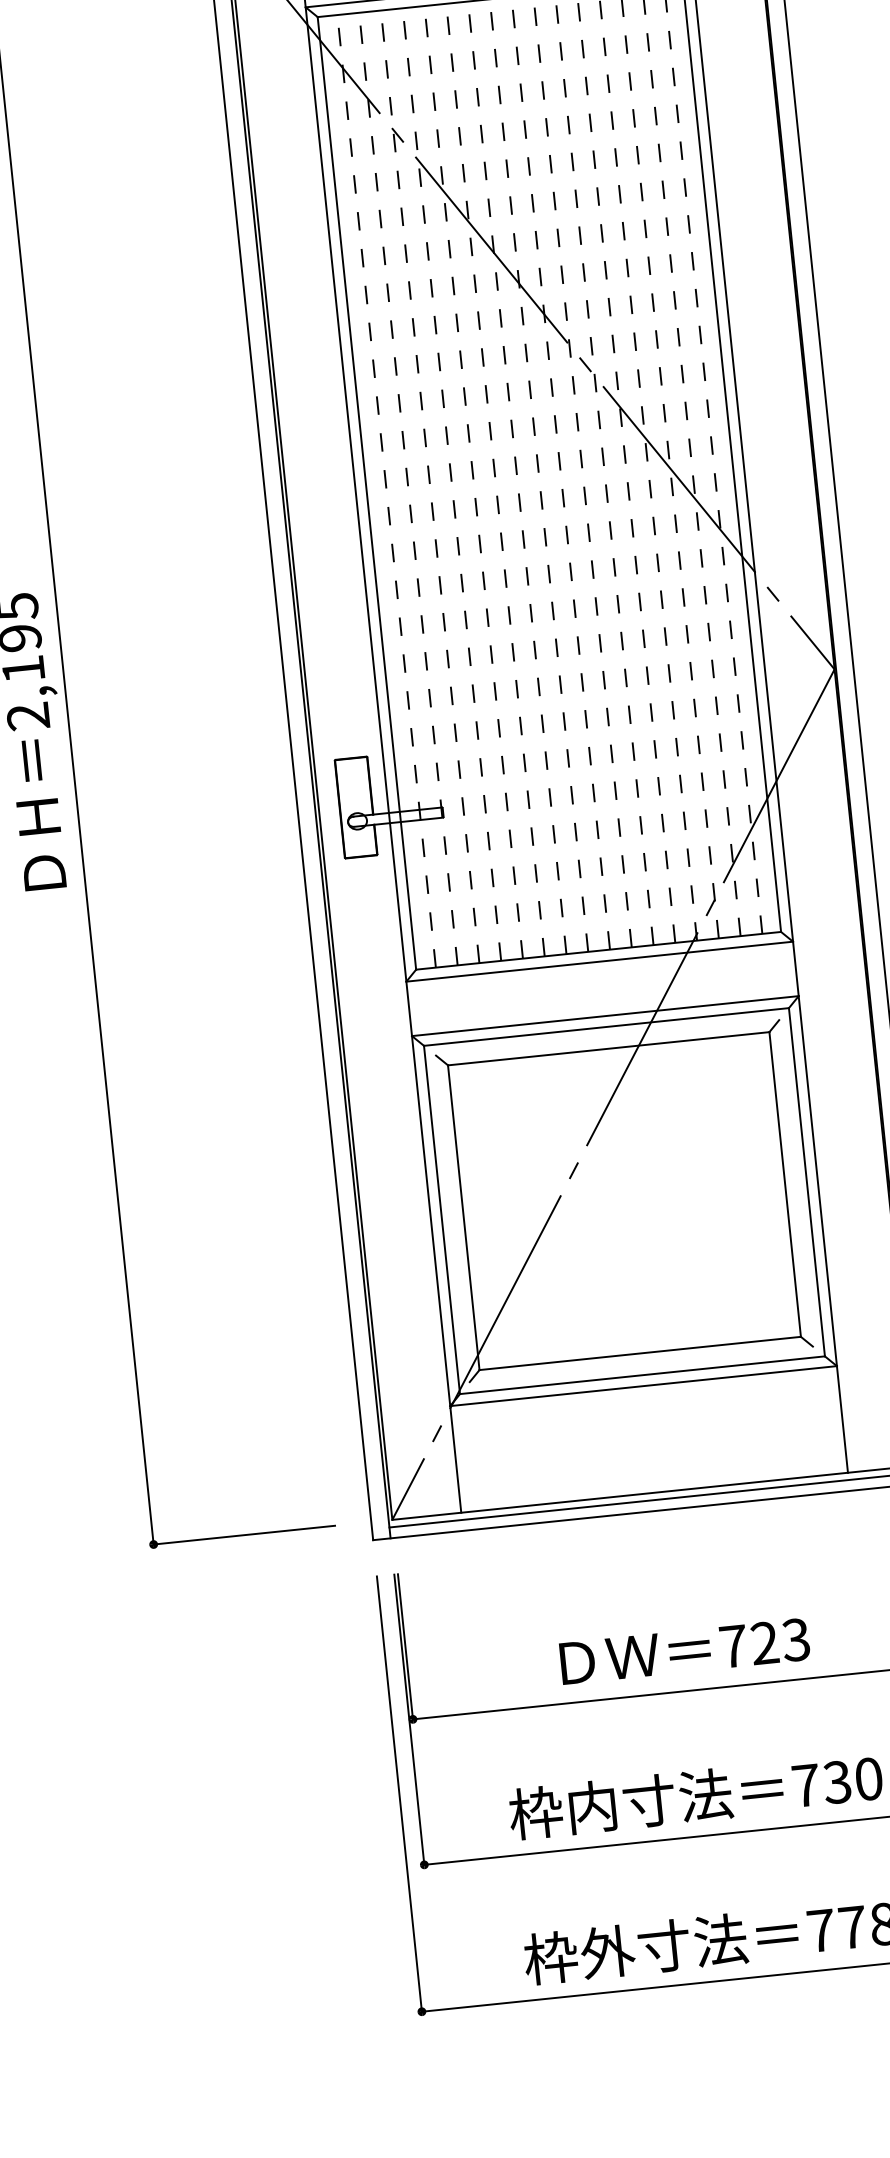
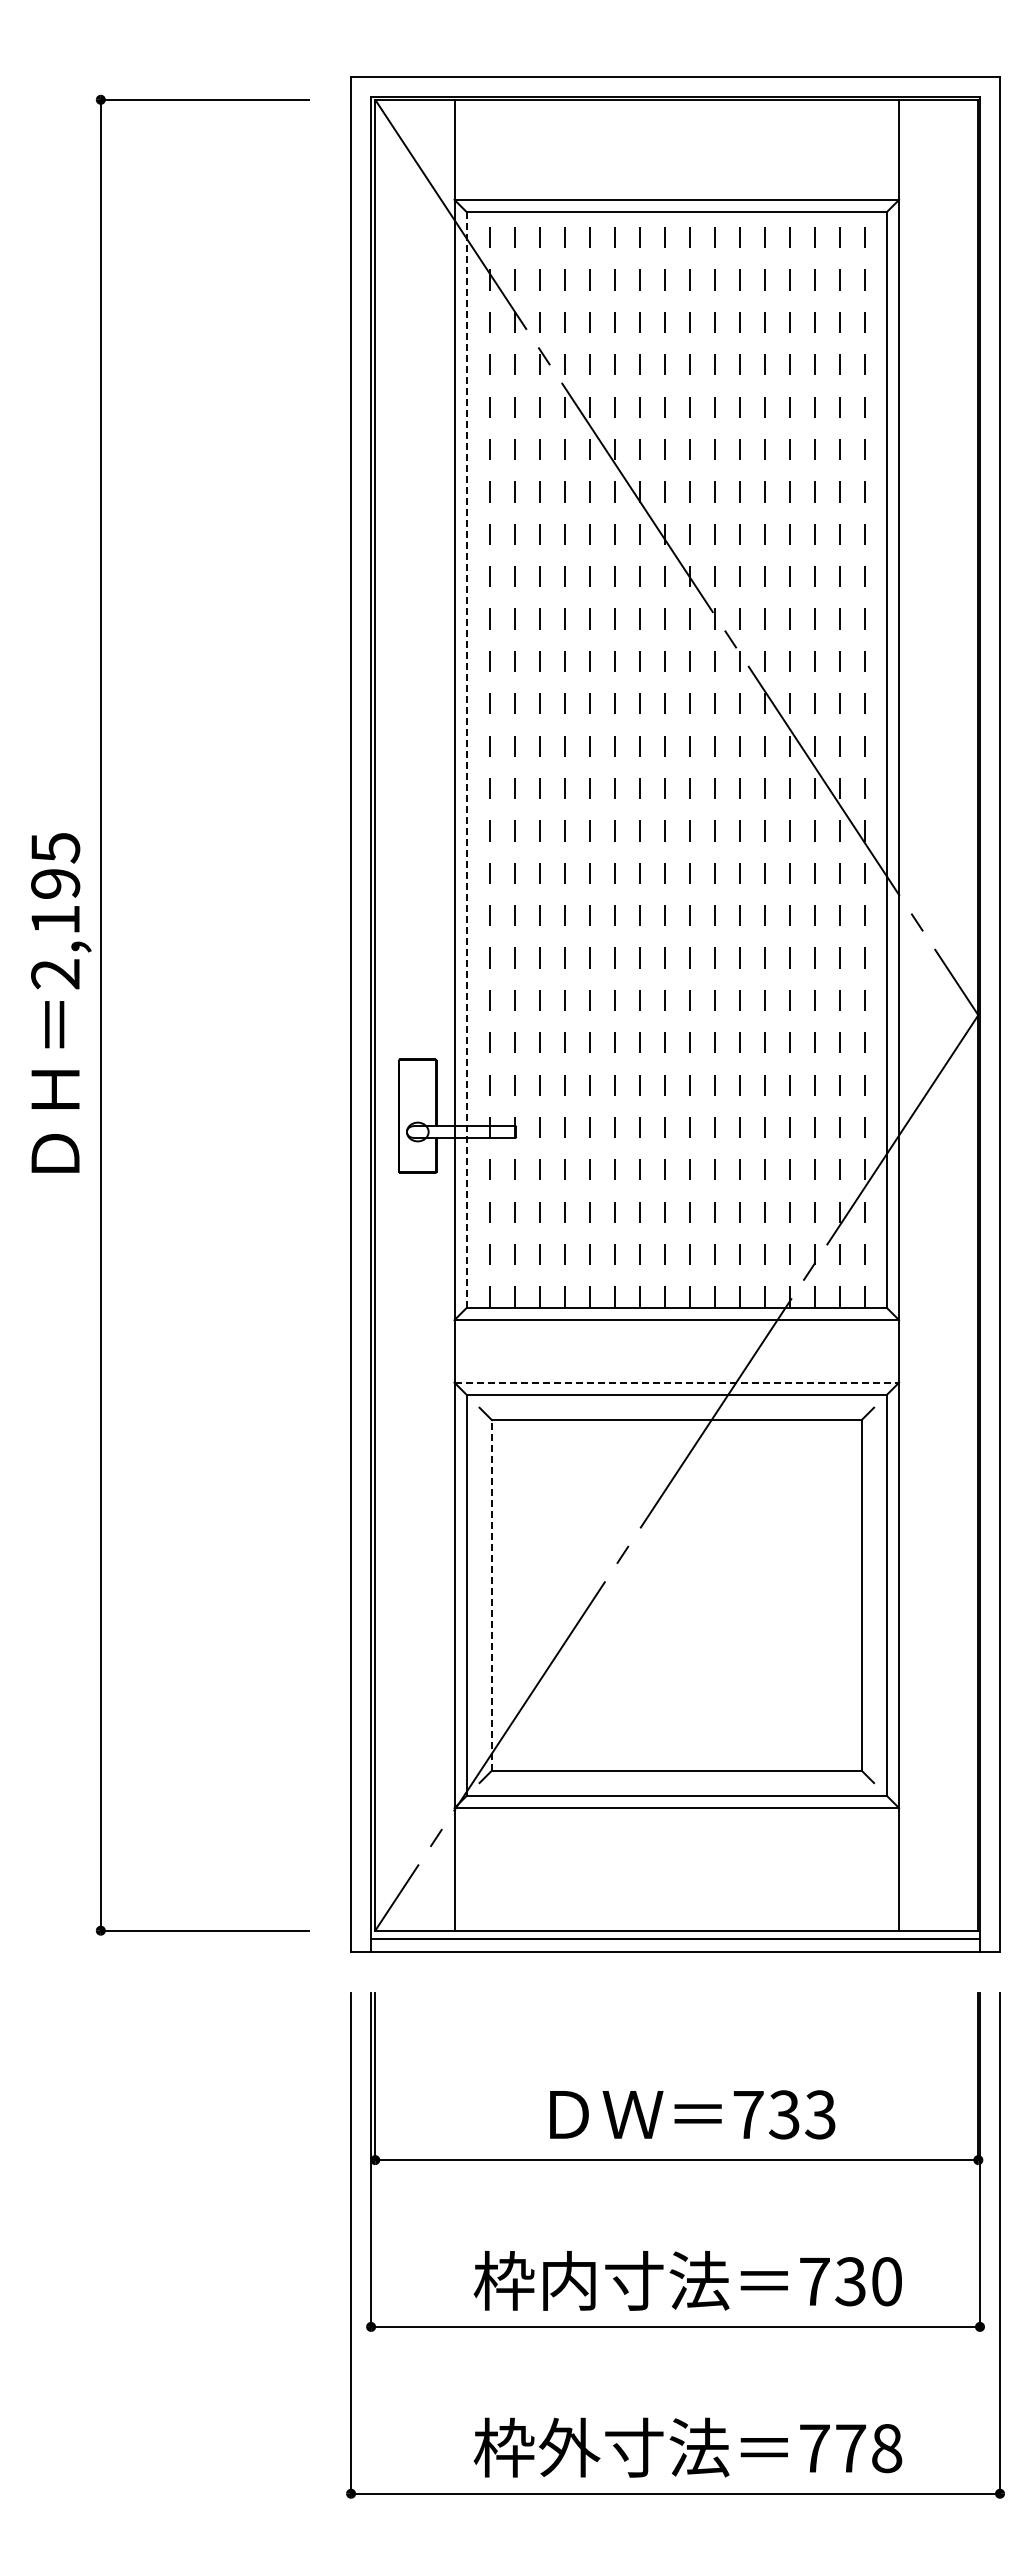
line: (367, 493) -> (467, 760), solid -> dashed
line: (605, 1015) -> (677, 1382), solid -> dashed
line: (464, 1216) -> (492, 1594), solid -> dashed
text: (764, 1642) -> (784, 2114), 723 -> 733

